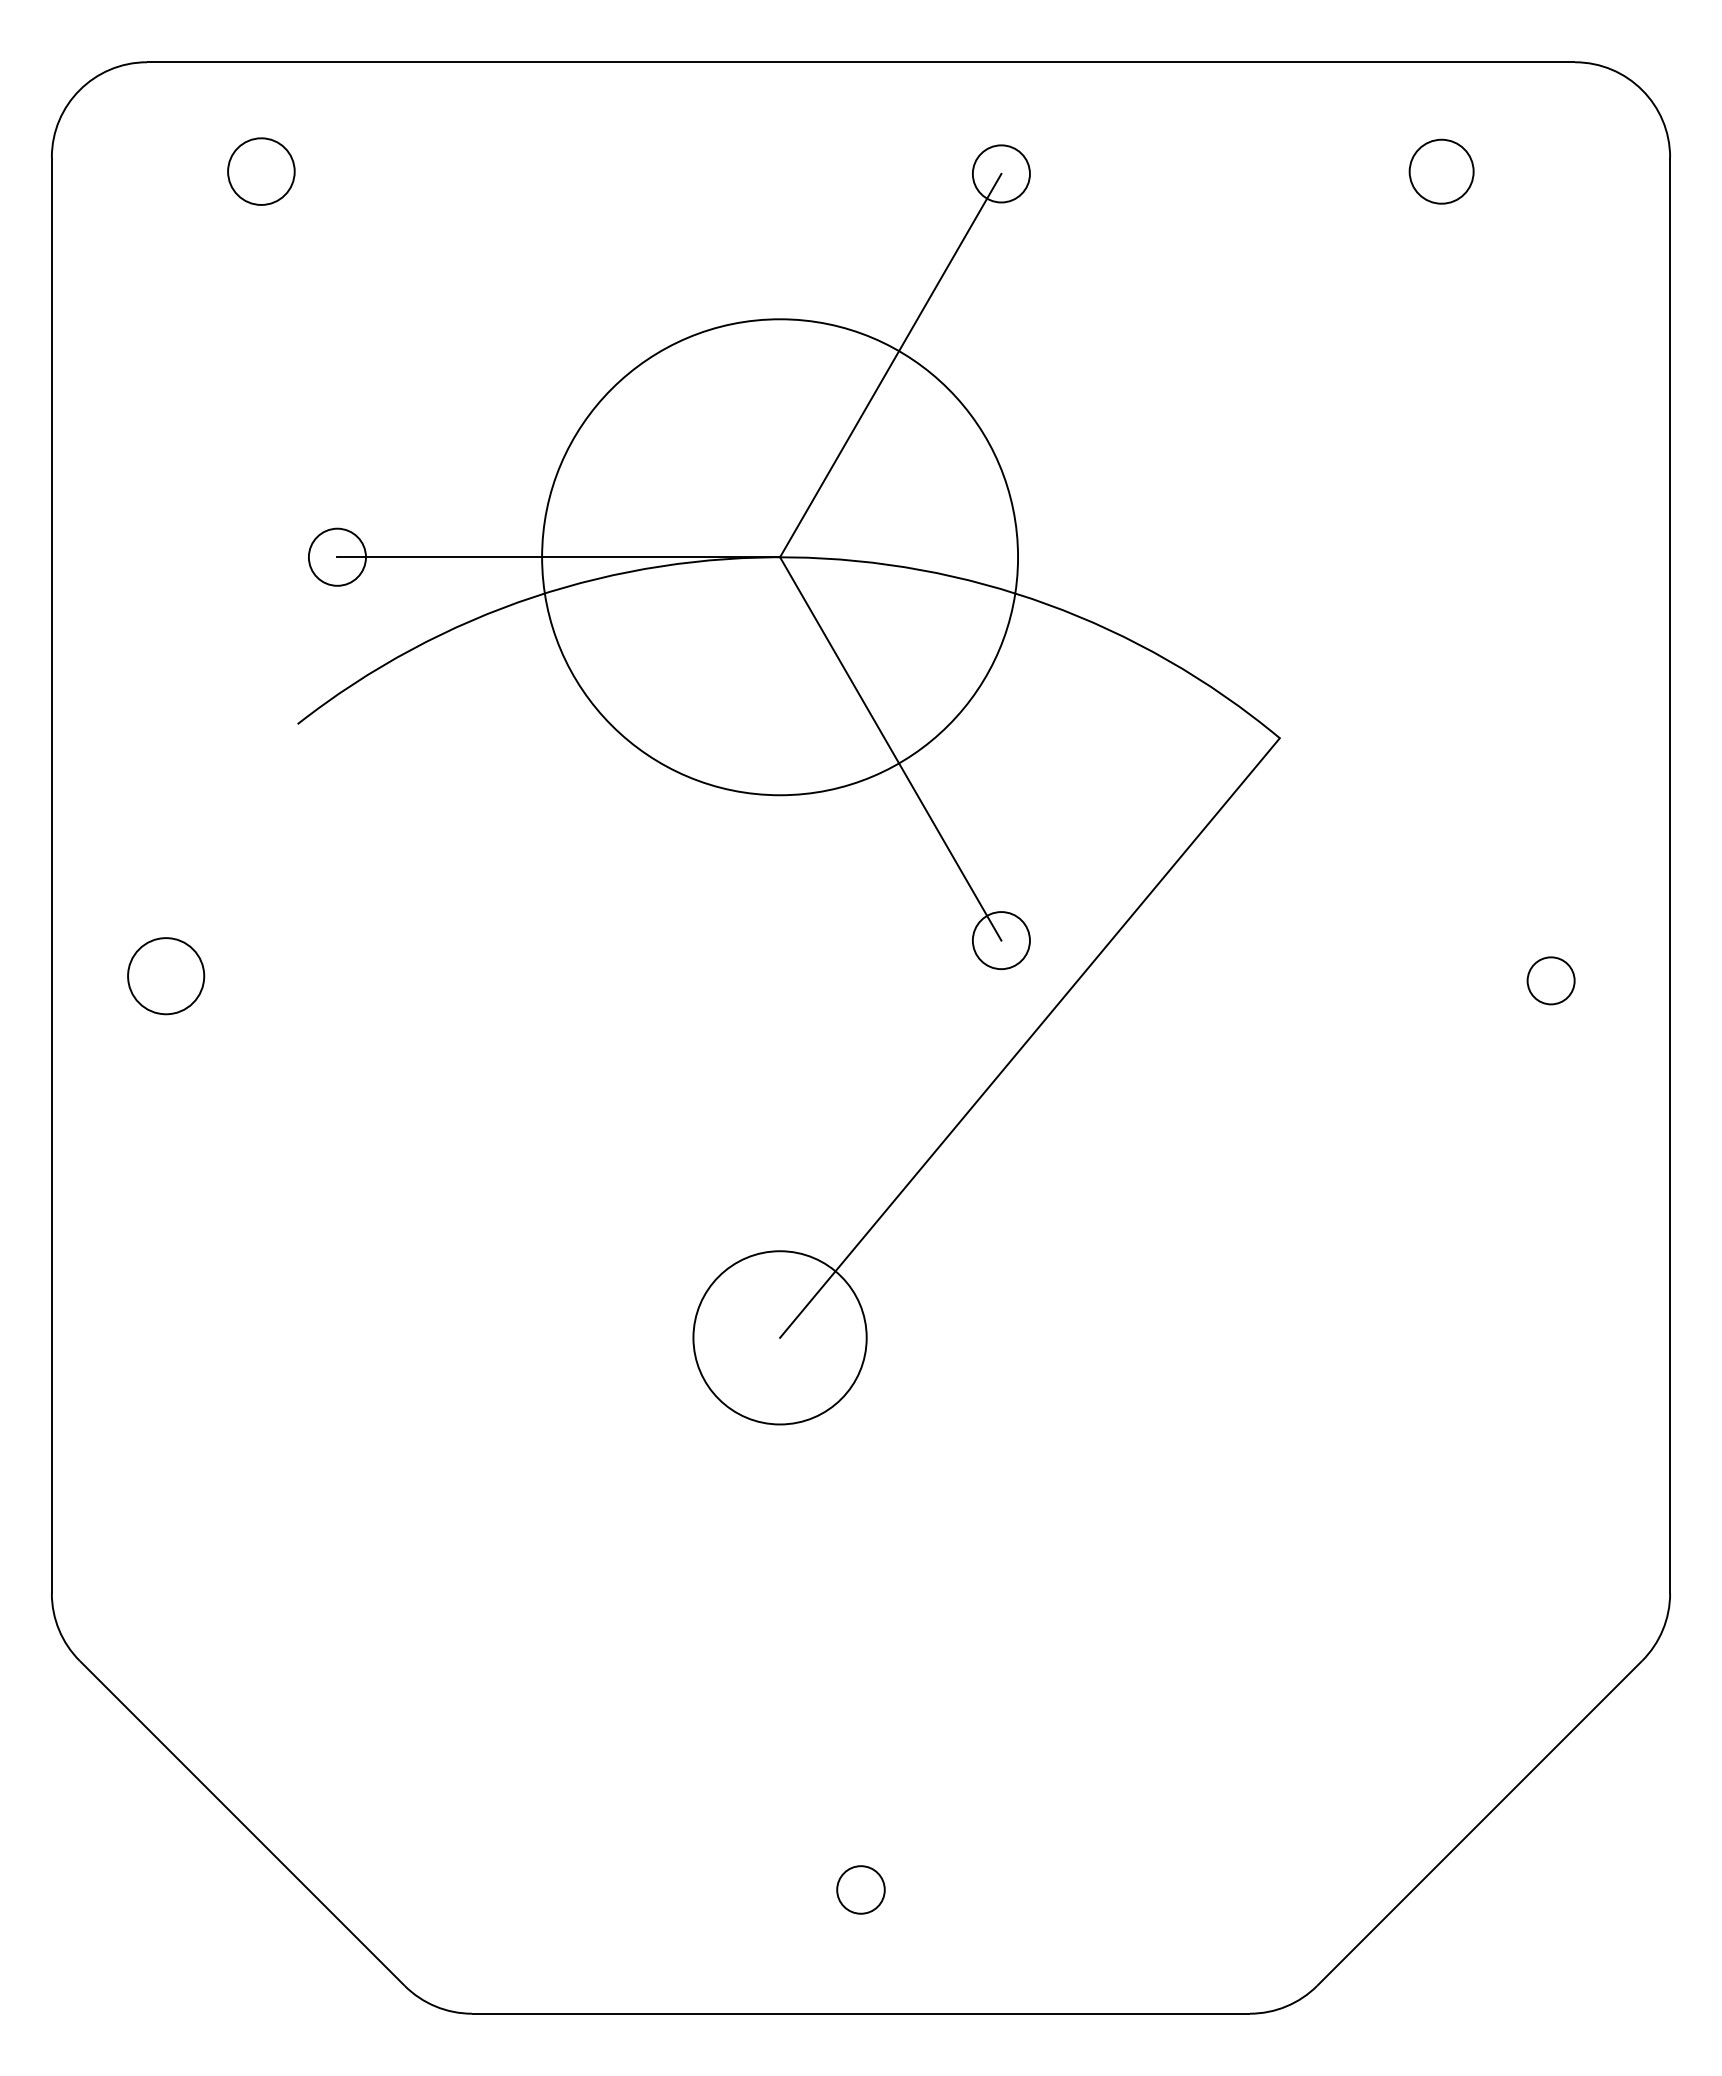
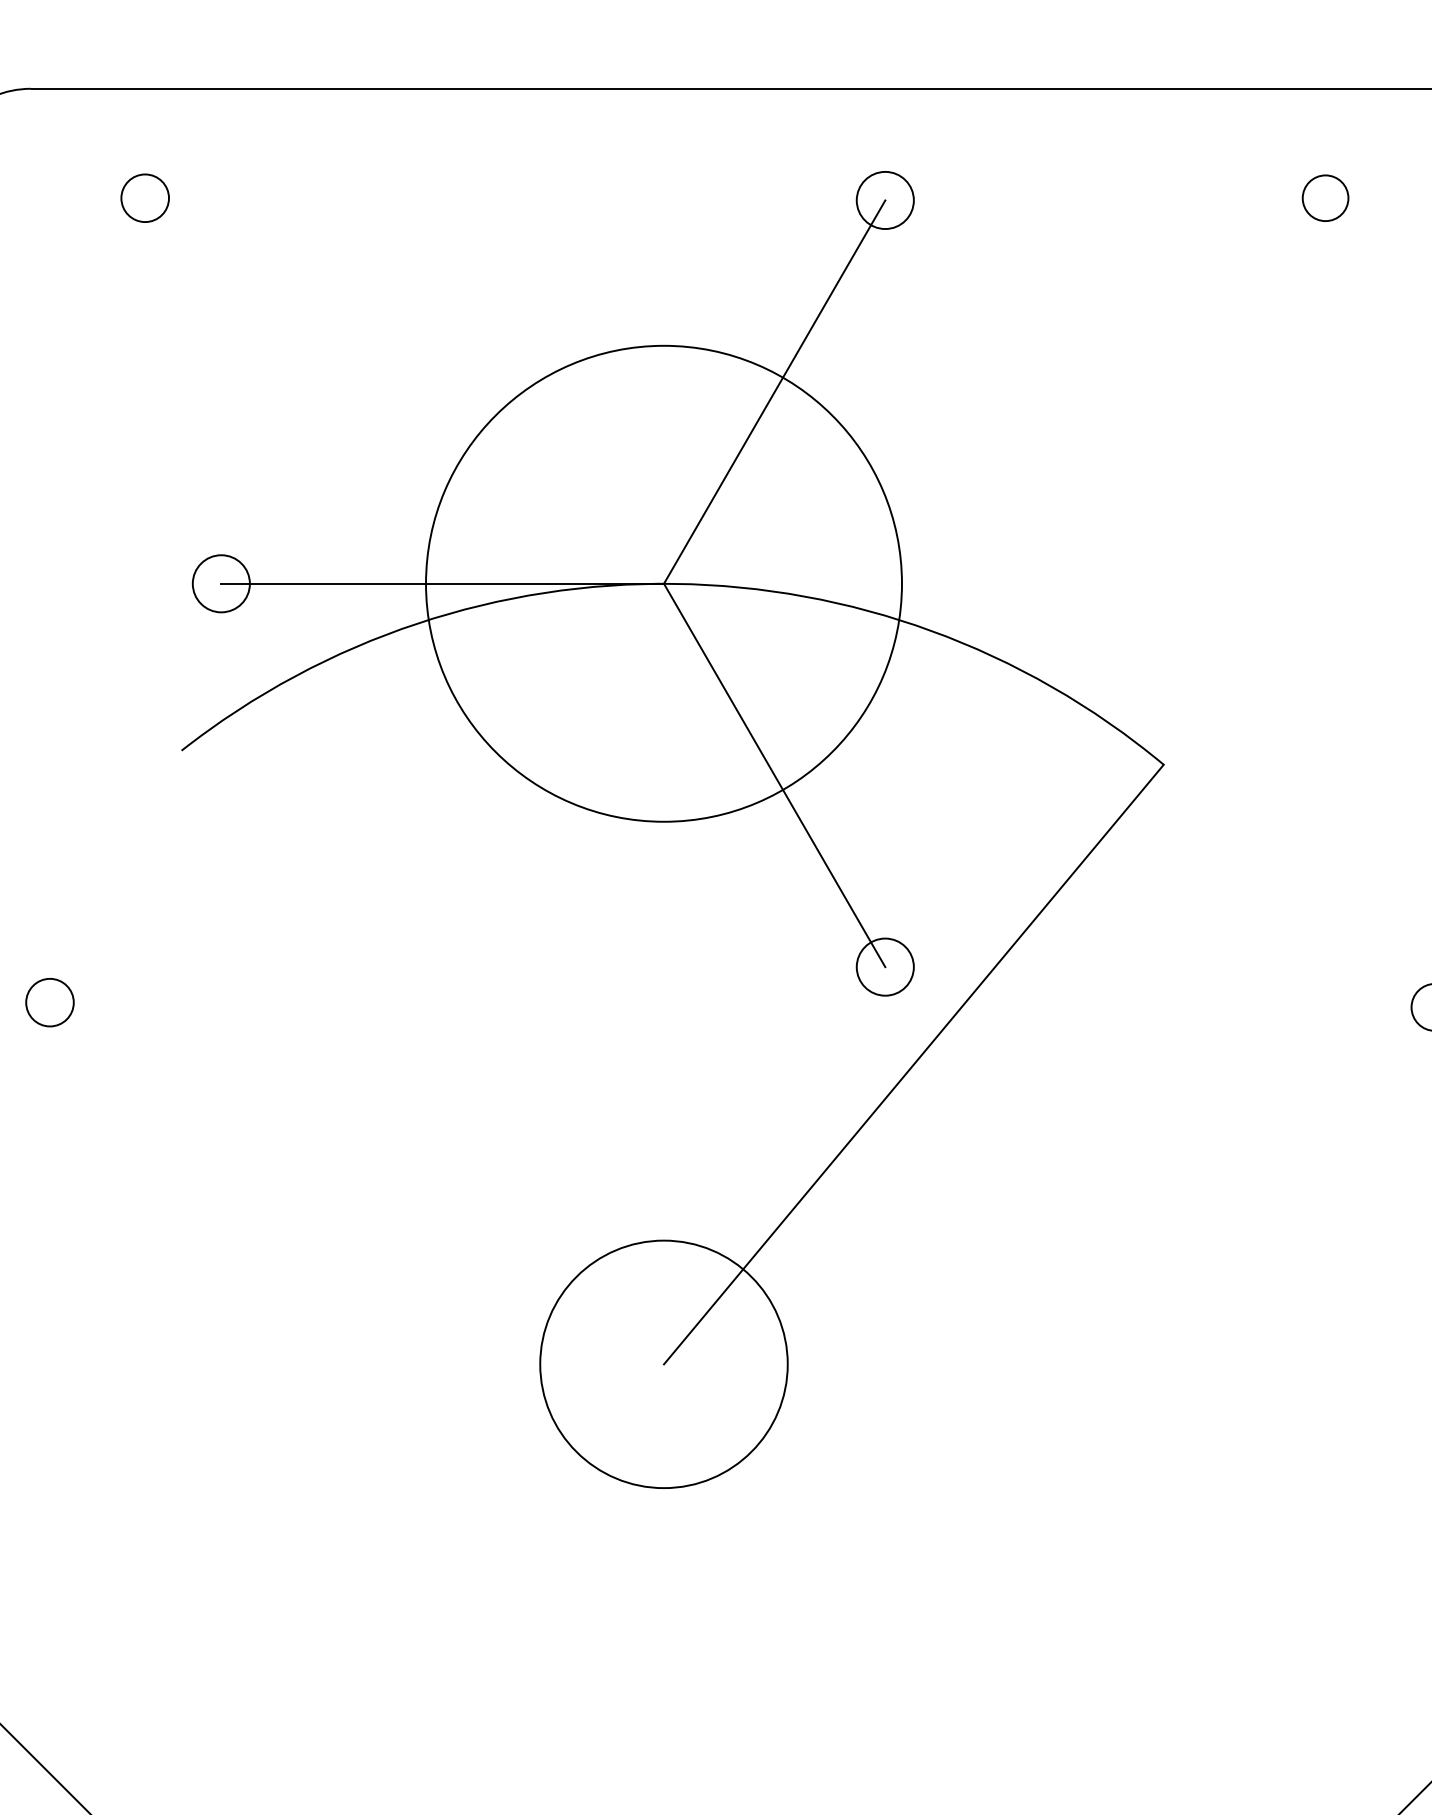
circle: (260, 171) -> (144, 198), size x0.71
circle: (1441, 171) -> (1325, 198), size x0.71
circle: (165, 975) -> (49, 1002), size x0.62
circle: (779, 1337) -> (663, 1364), size x1.43

